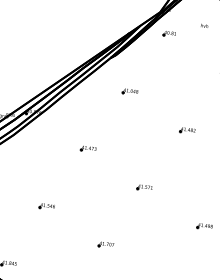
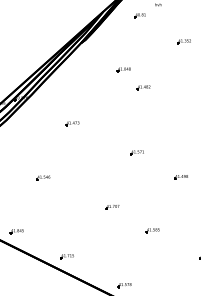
part: (168, 33) -> (139, 15), moved
part: (129, 91) -> (123, 69), moved
part: (187, 130) -> (143, 87), moved
part: (143, 187) -> (136, 152), moved
part: (106, 245) -> (112, 207), moved

